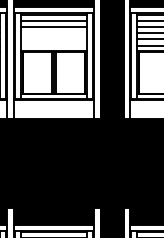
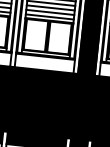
line: (53, 33) -> (50, 8), added
line: (53, 39) -> (49, 12), added
line: (53, 45) -> (49, 16), added

